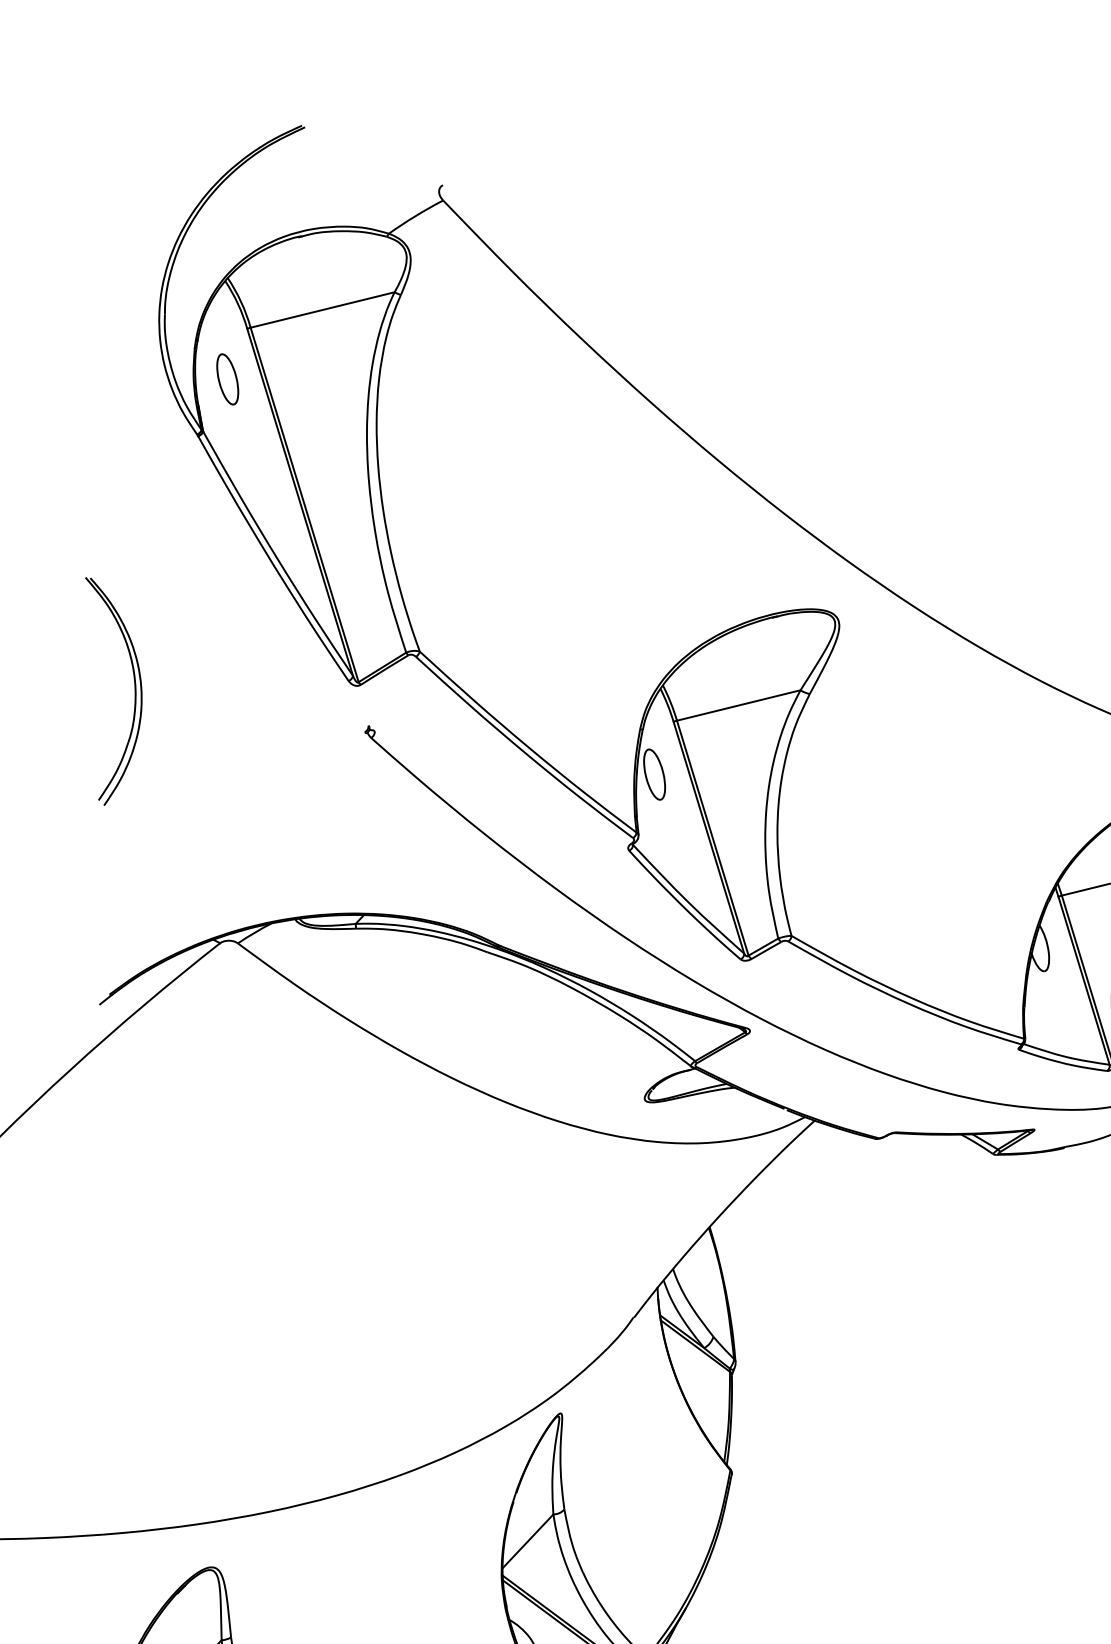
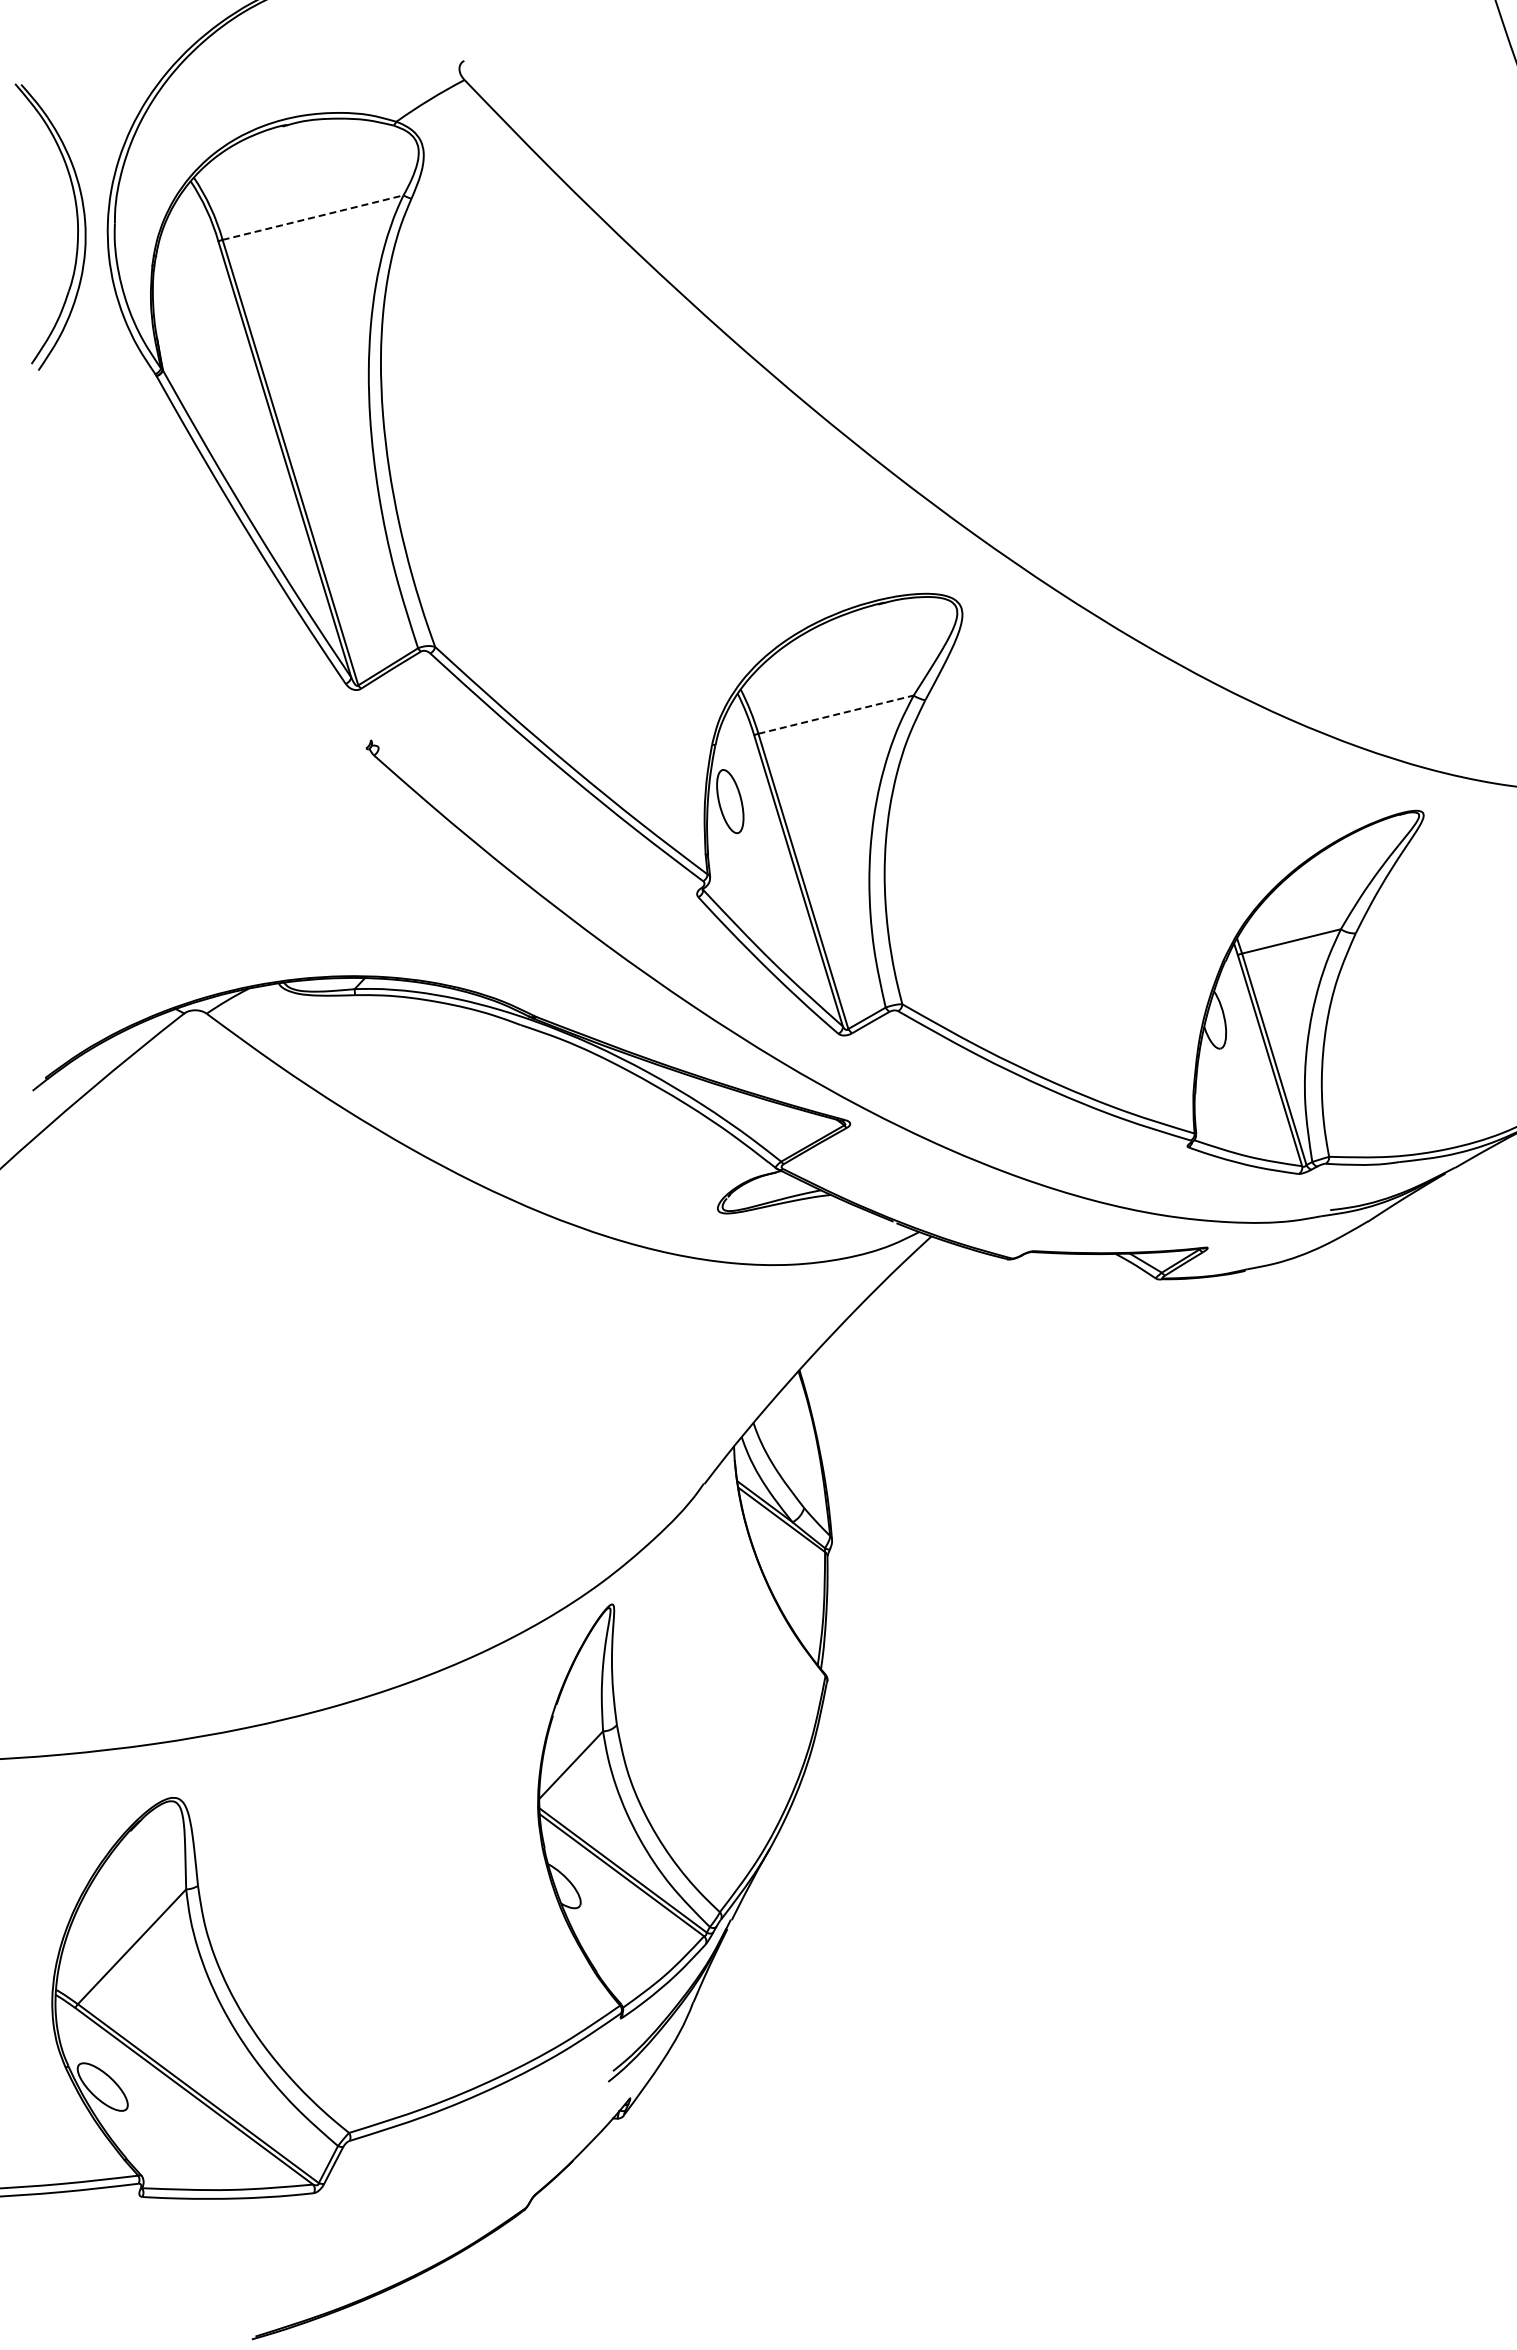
line: (322, 309) -> (313, 217), solid -> dashed
part: (227, 379) -> (193, 304), removed
part: (134, 686) -> (76, 220), moved
line: (739, 705) -> (836, 714), solid -> dashed

